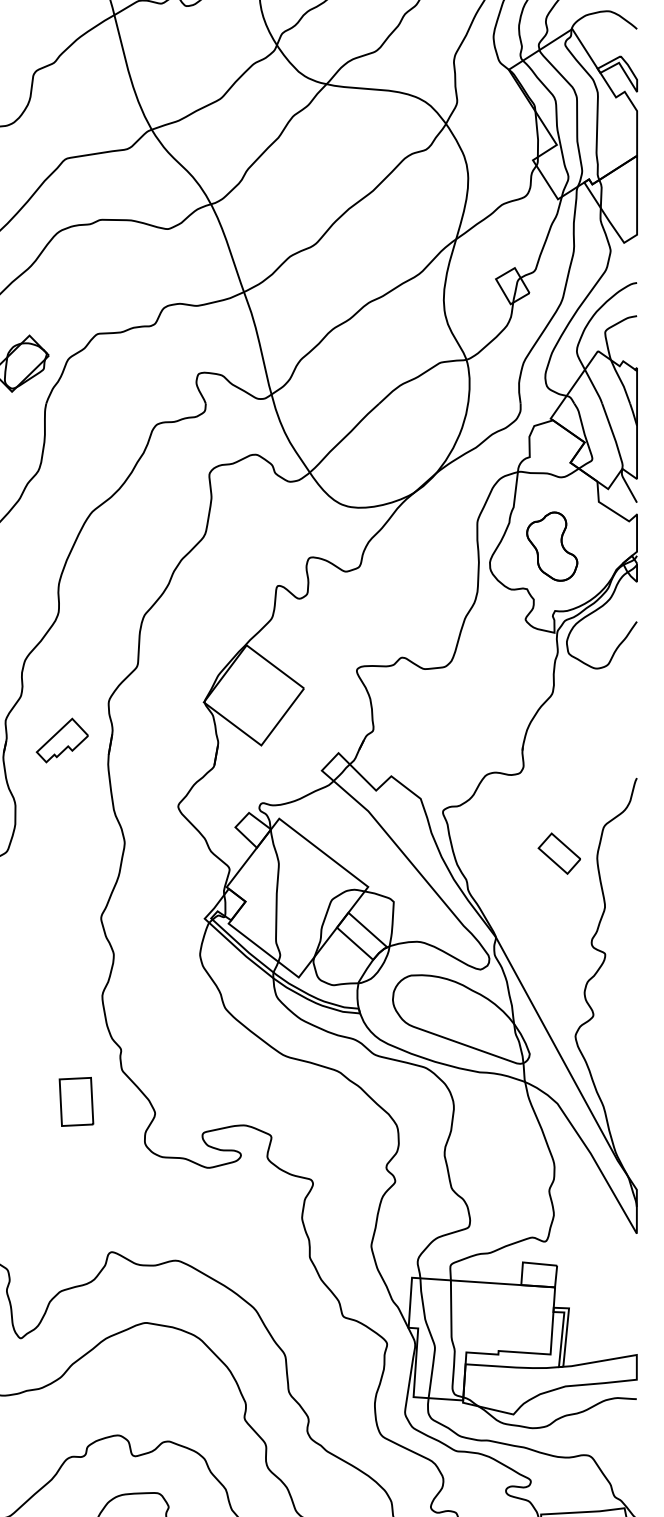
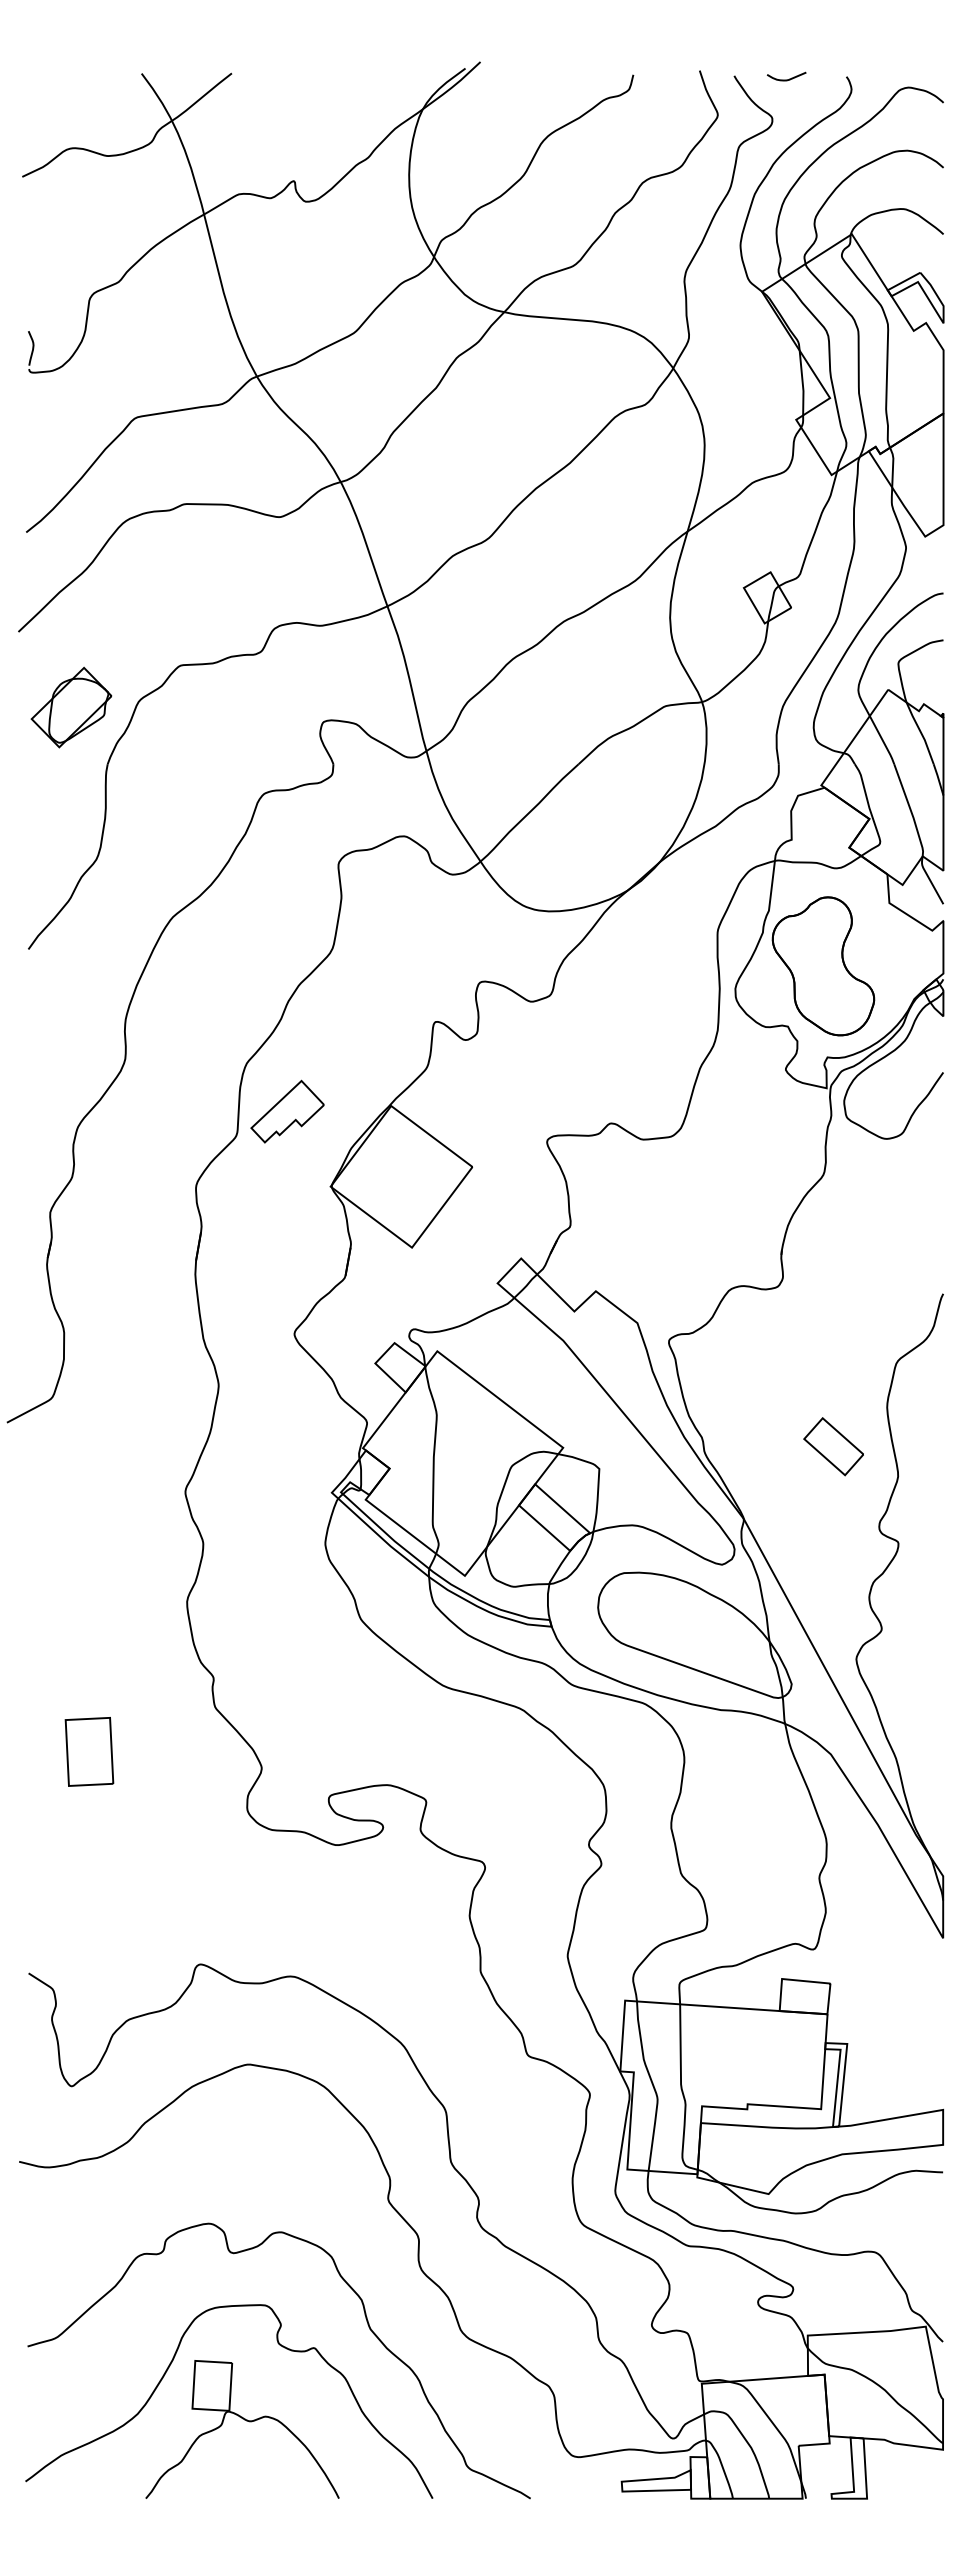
part: (552, 546) -> (823, 966), size x1.43
part: (62, 740) -> (287, 1111), moved
part: (559, 853) -> (833, 1446), moved
part: (76, 1101) -> (89, 1751), moved

